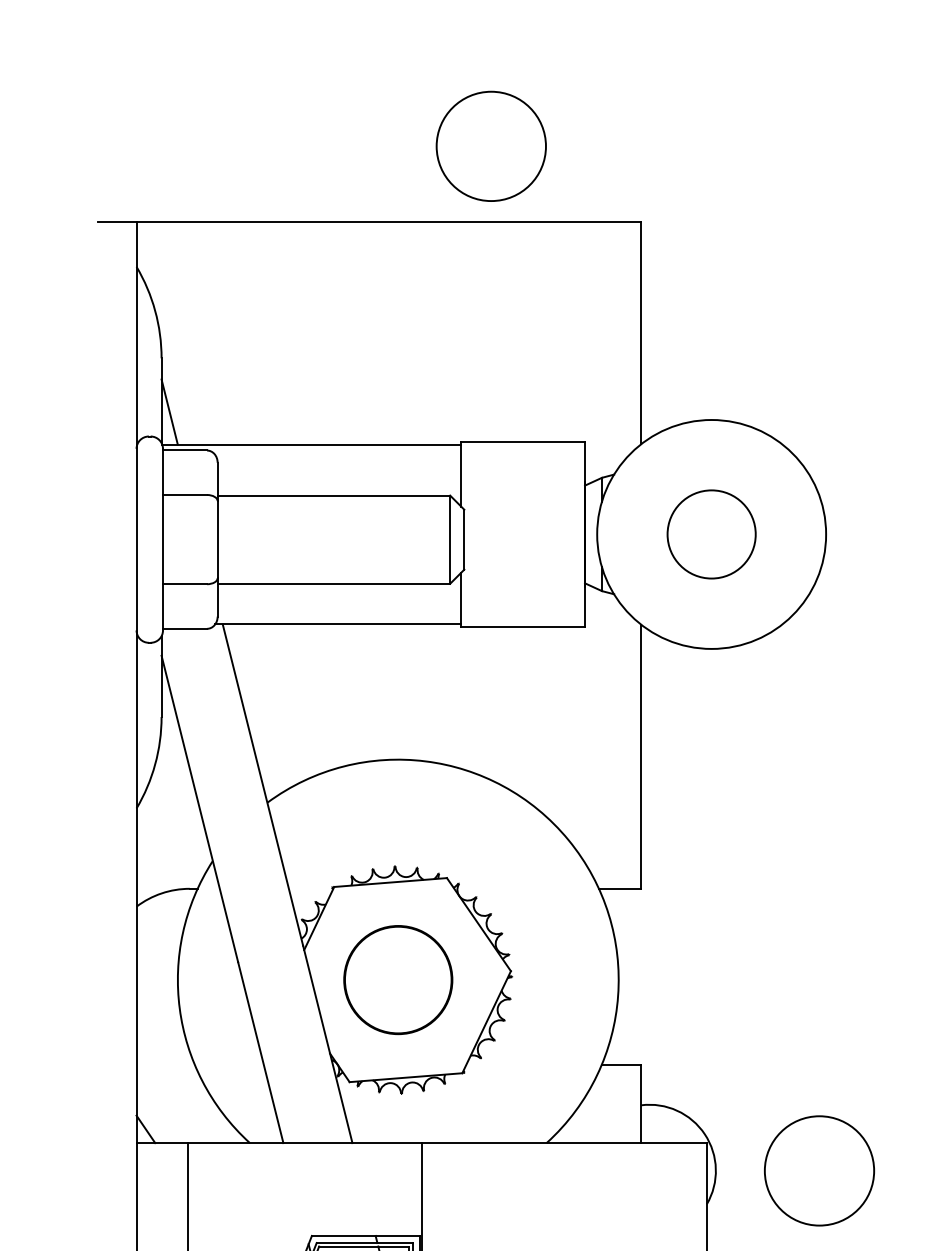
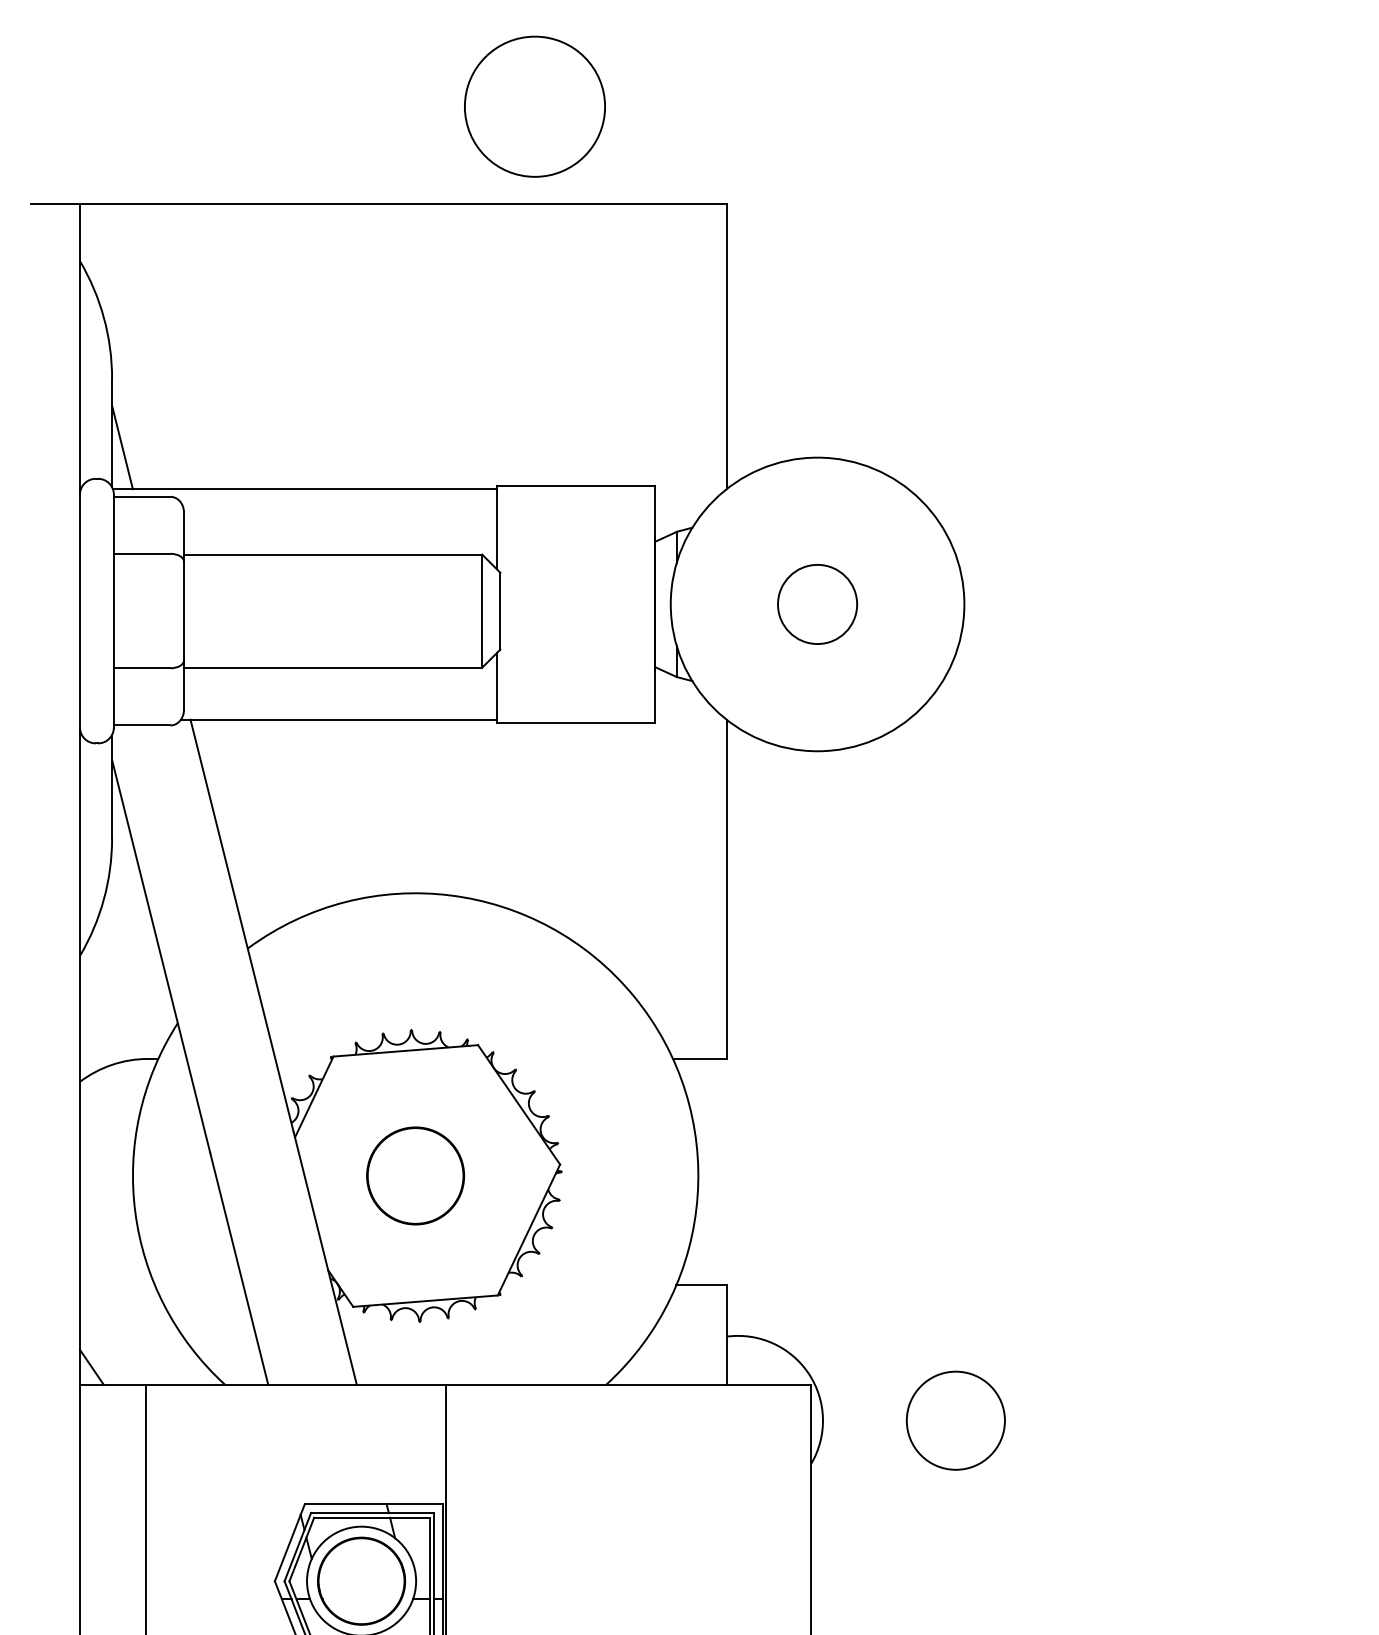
circle: (711, 534) -> (817, 604), size x0.7
part: (398, 979) -> (415, 1175), size x0.7
circle: (819, 1170) -> (955, 1420), size x0.7

